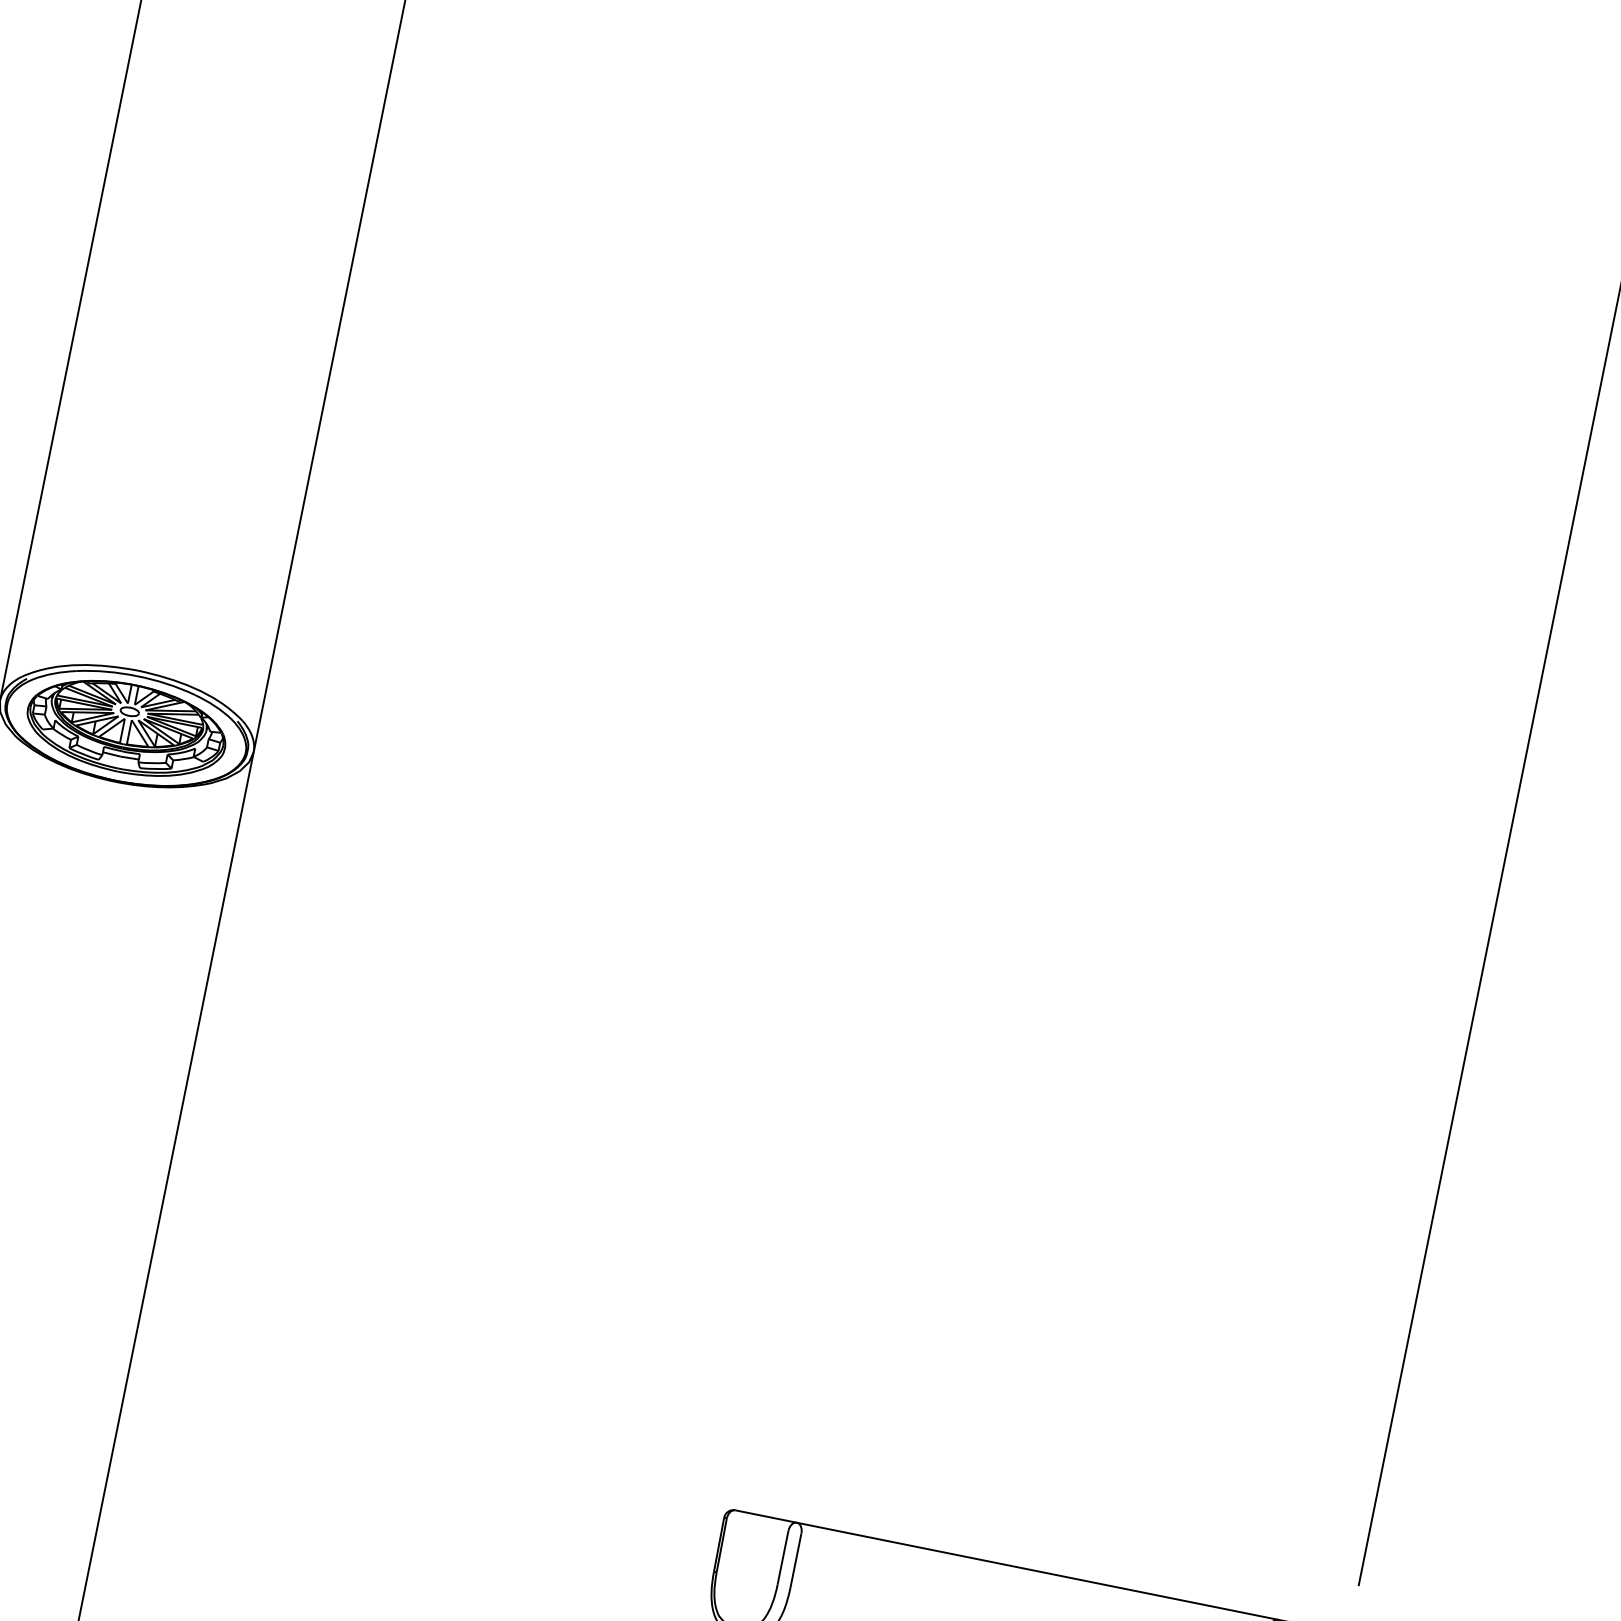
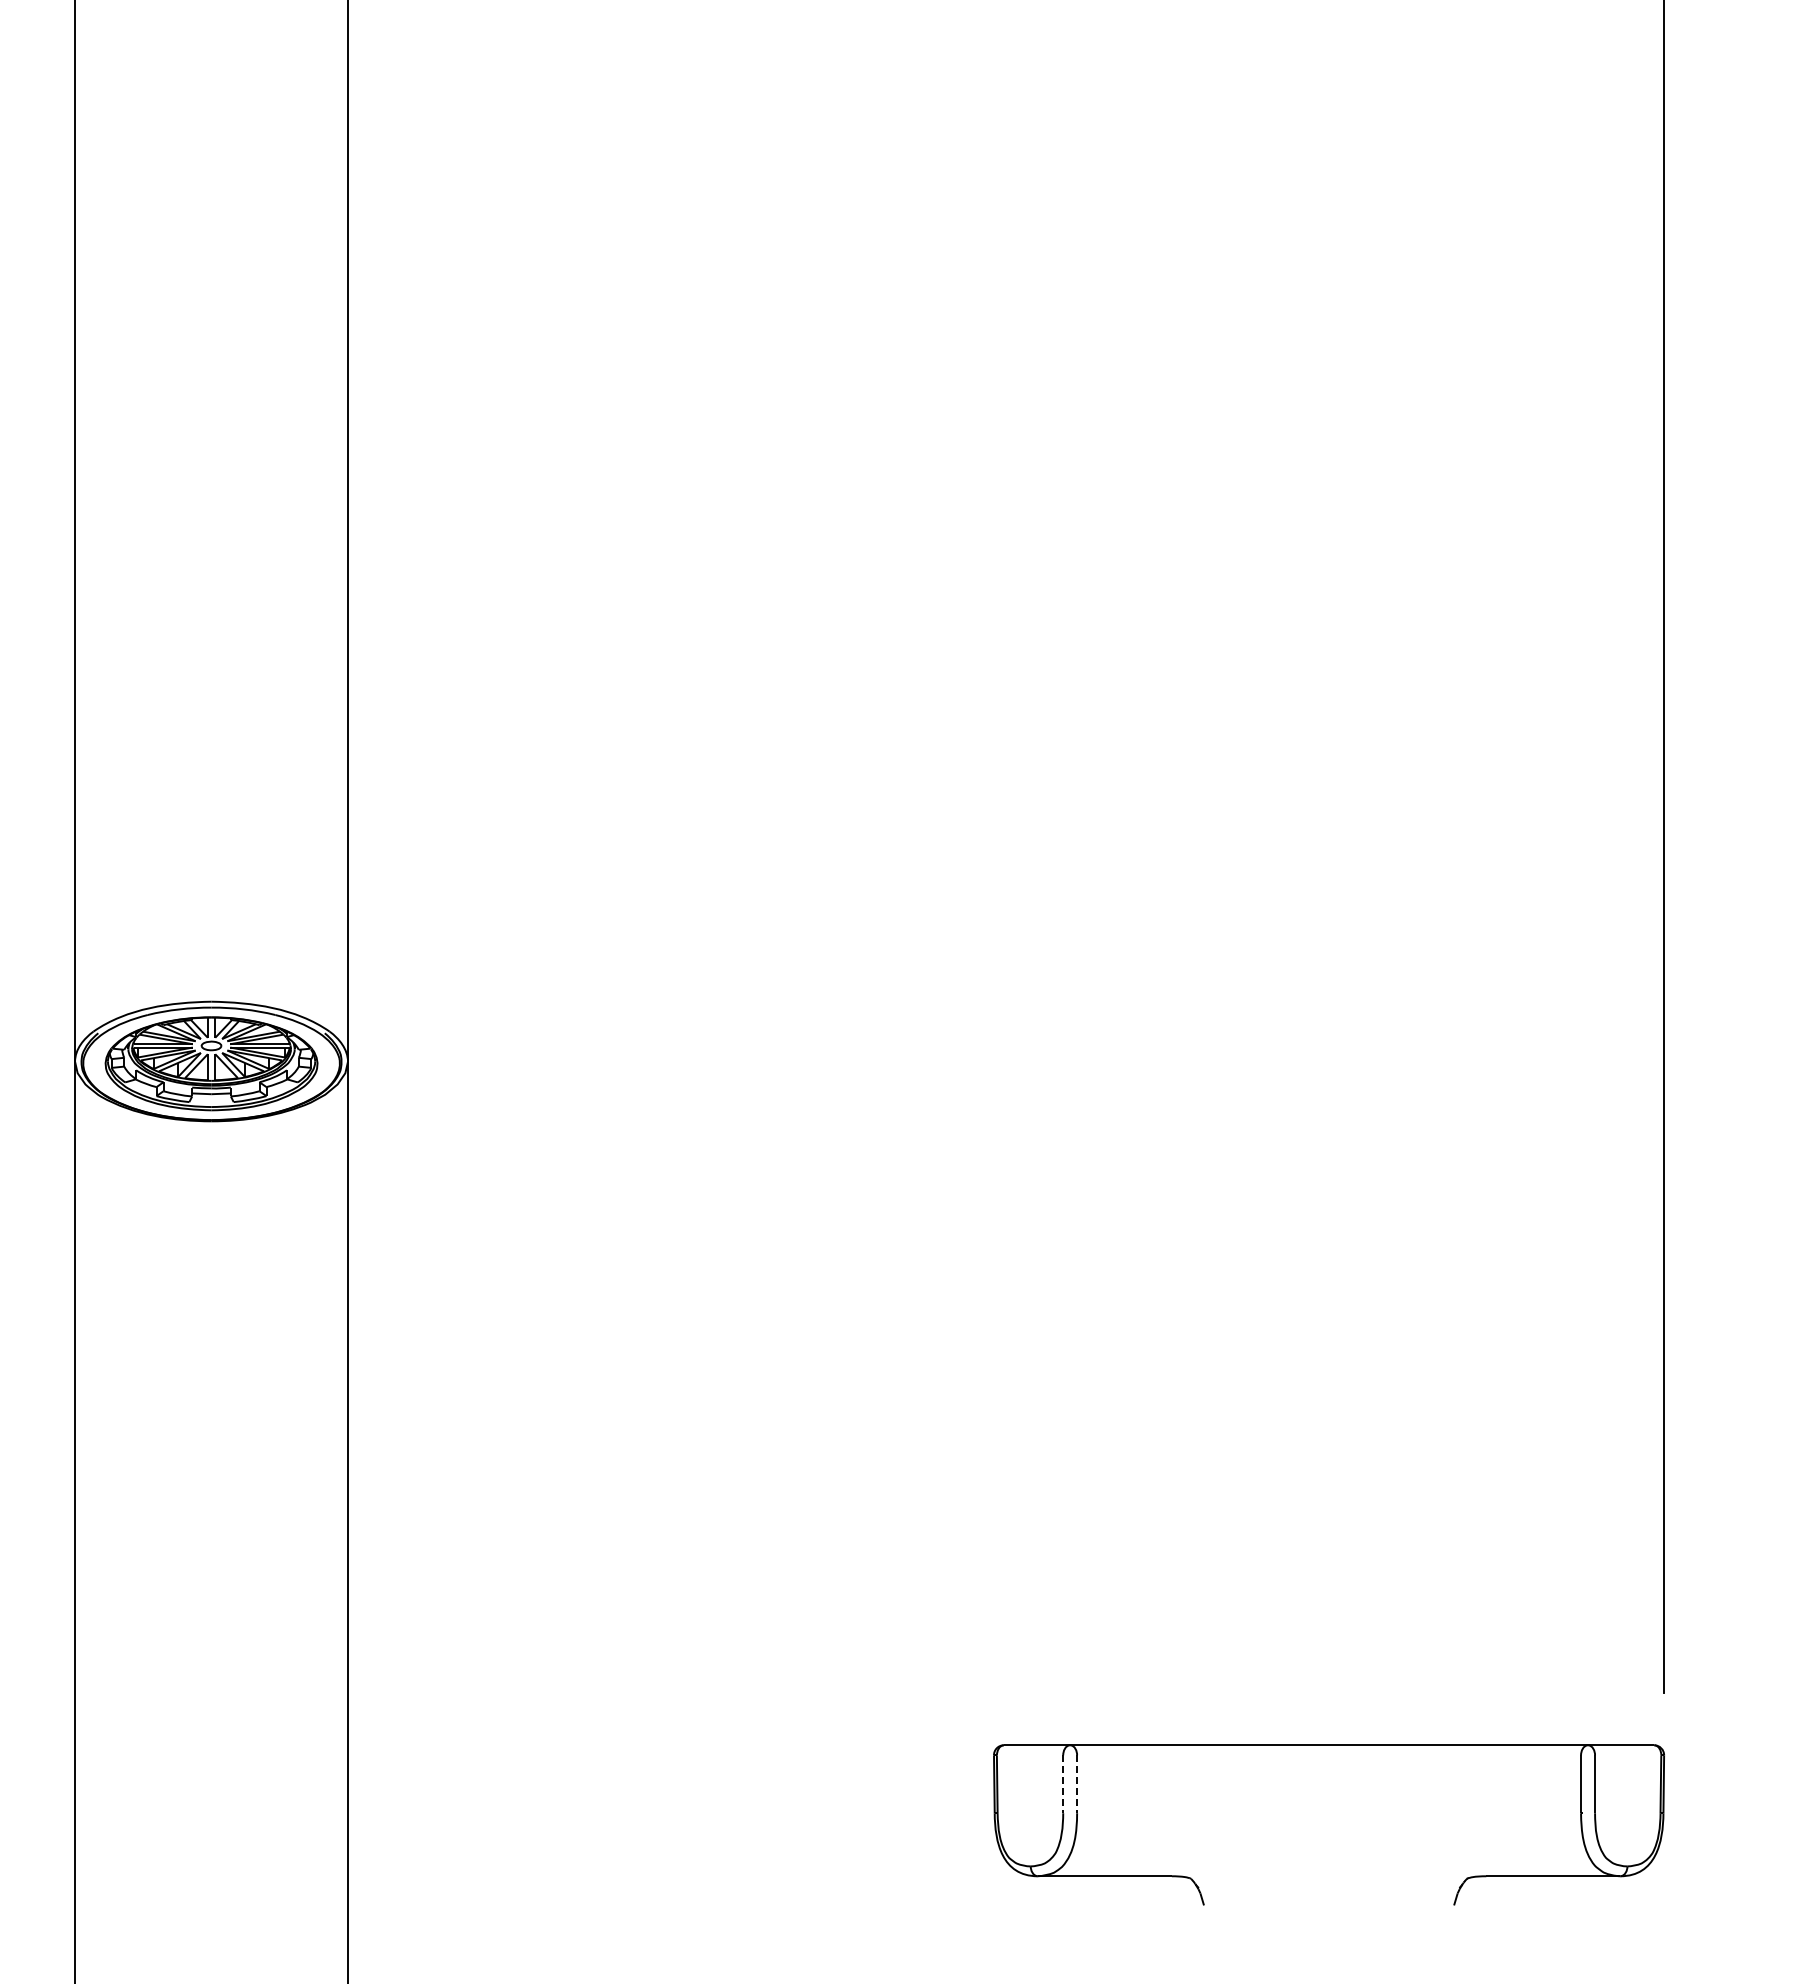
line: (783, 1557) -> (1063, 1784), solid -> dashed
line: (796, 1560) -> (1077, 1784), solid -> dashed

